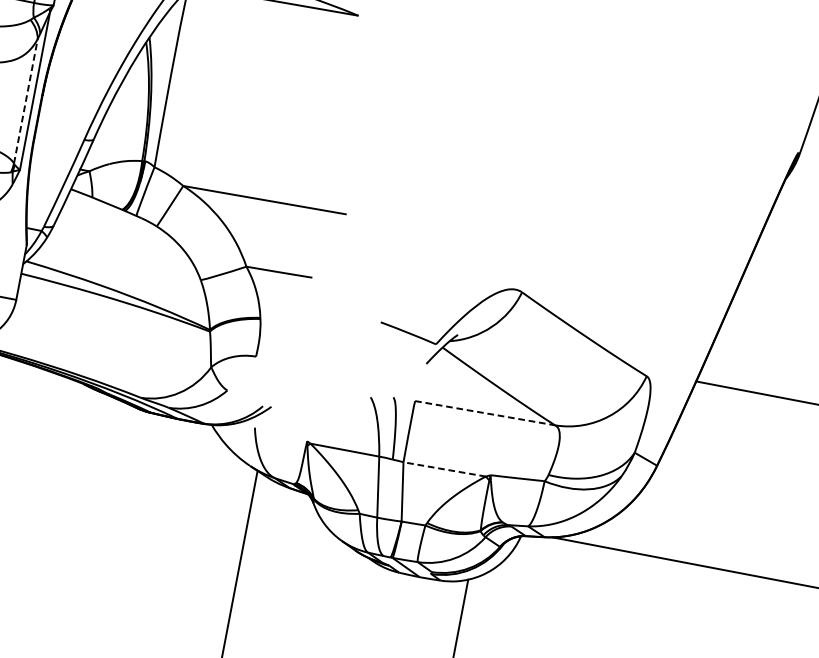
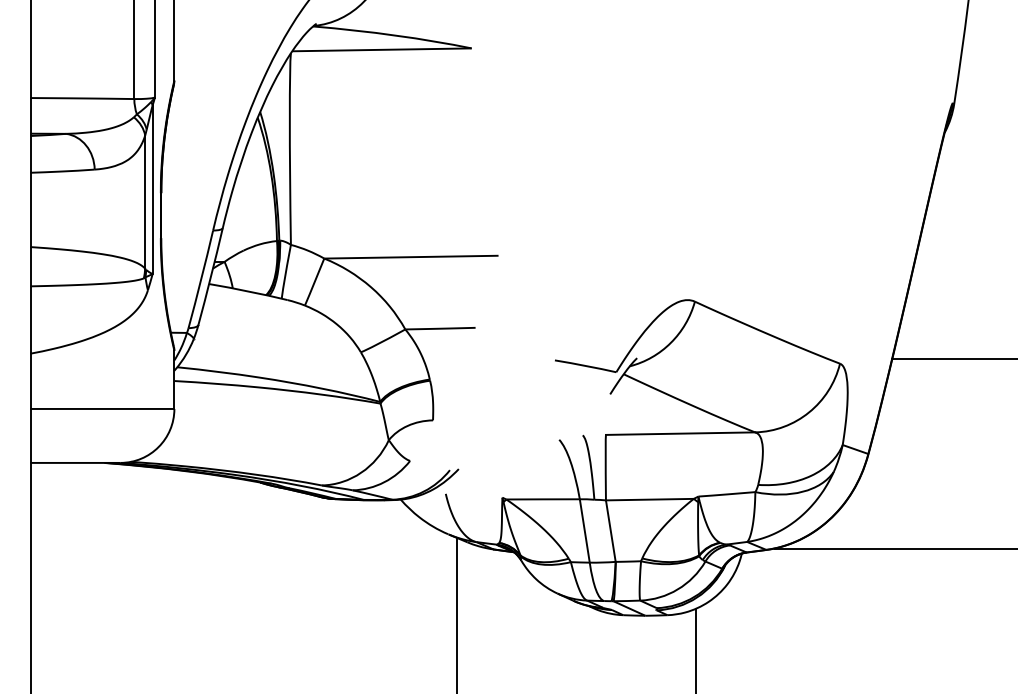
line: (26, 101) -> (145, 202), dashed -> solid
line: (485, 413) -> (680, 433), dashed -> solid
line: (444, 469) -> (649, 499), dashed -> solid

